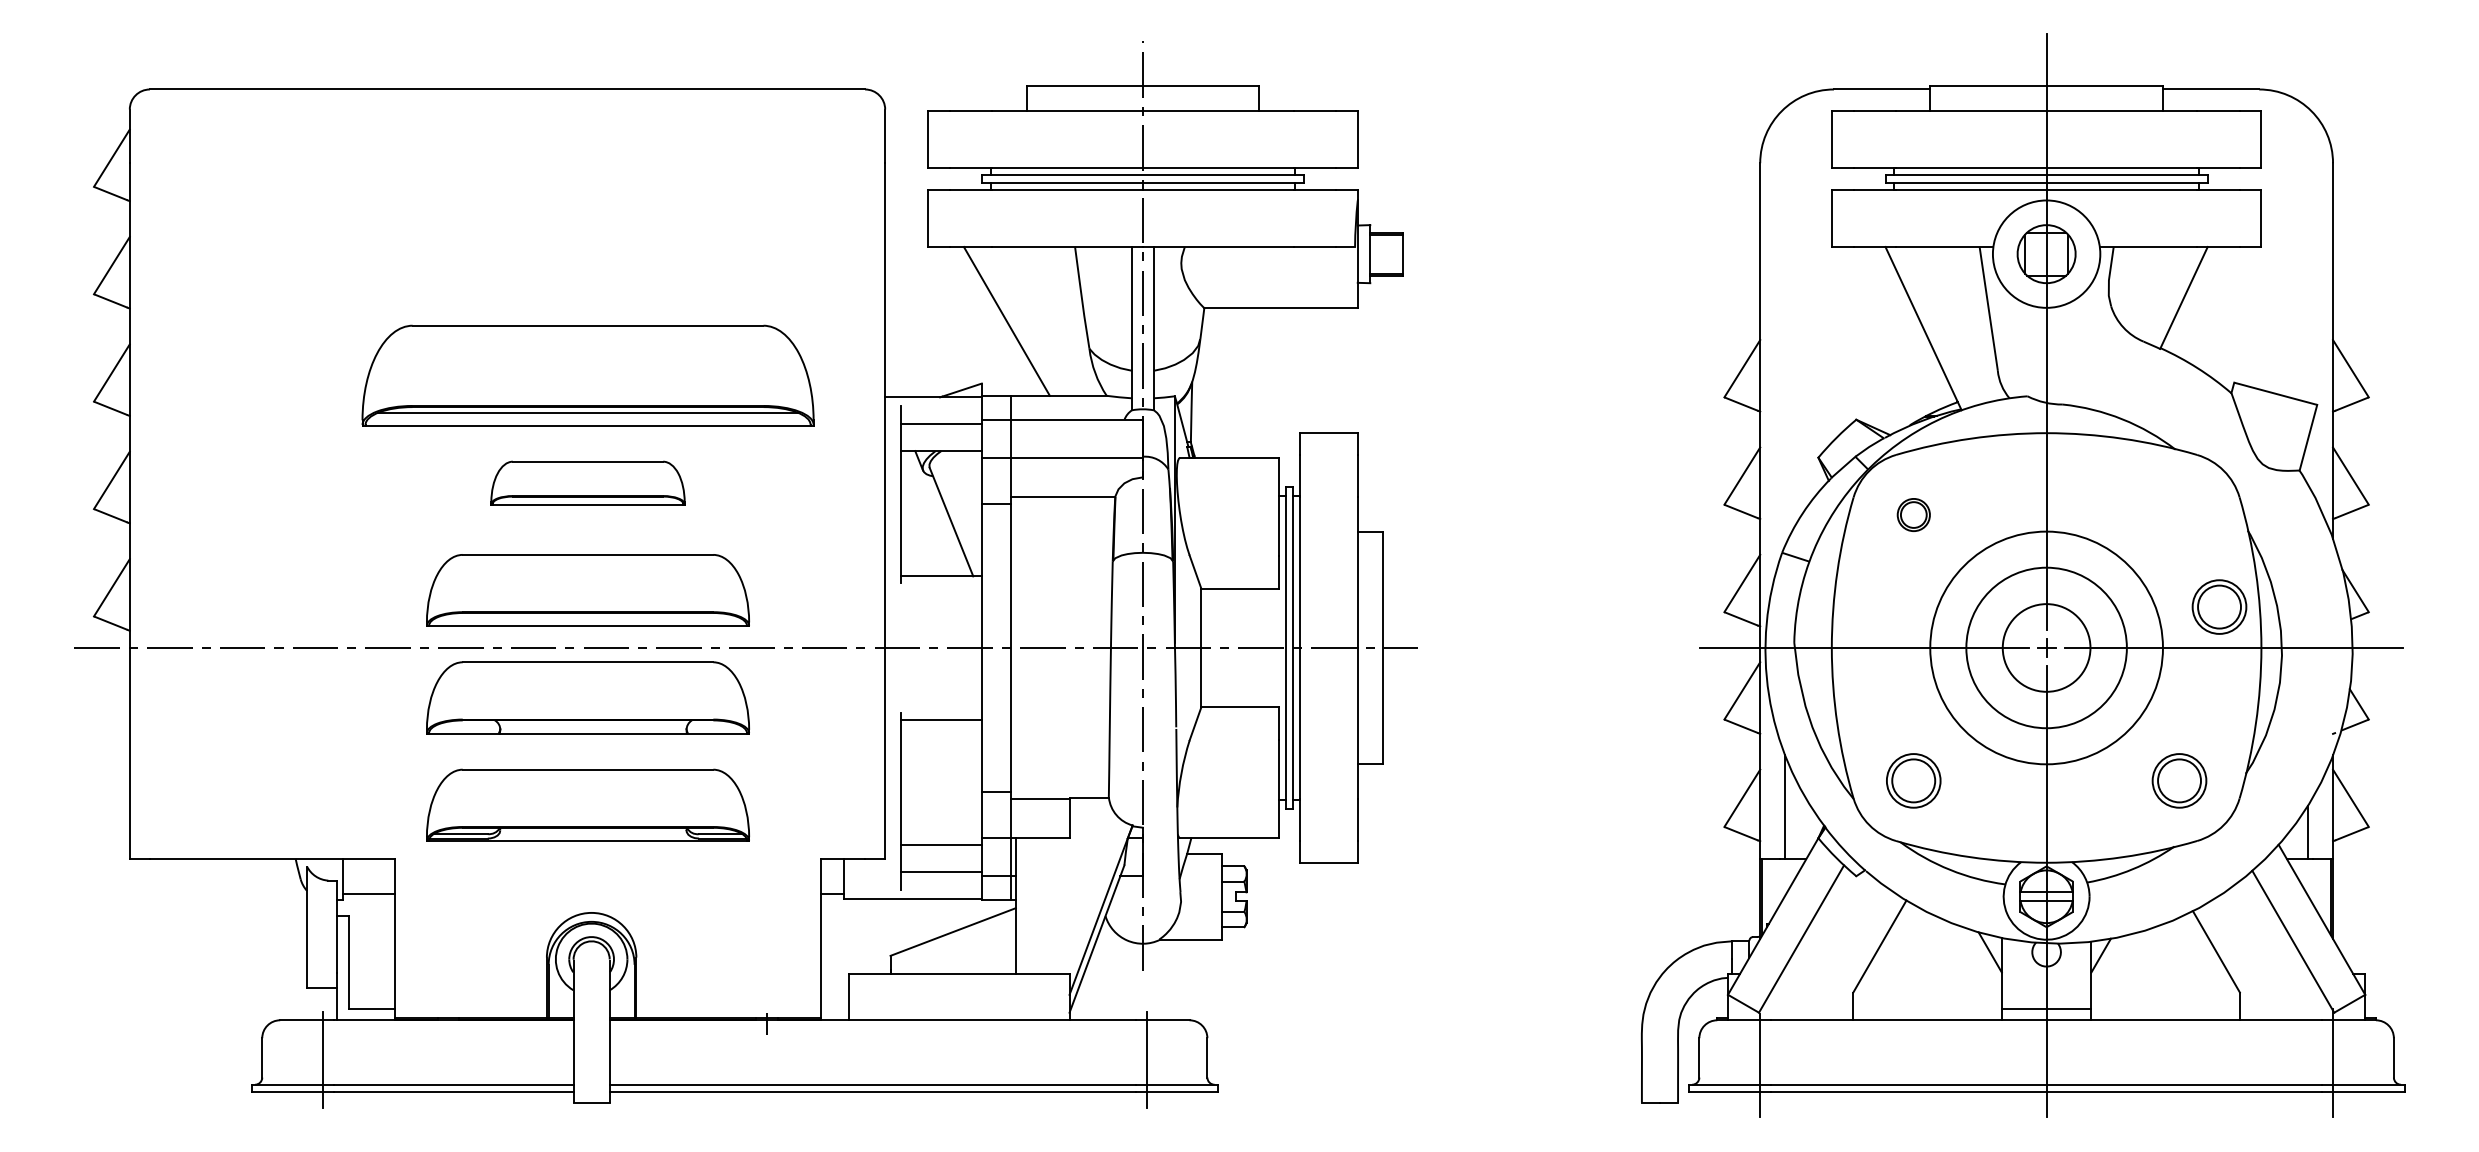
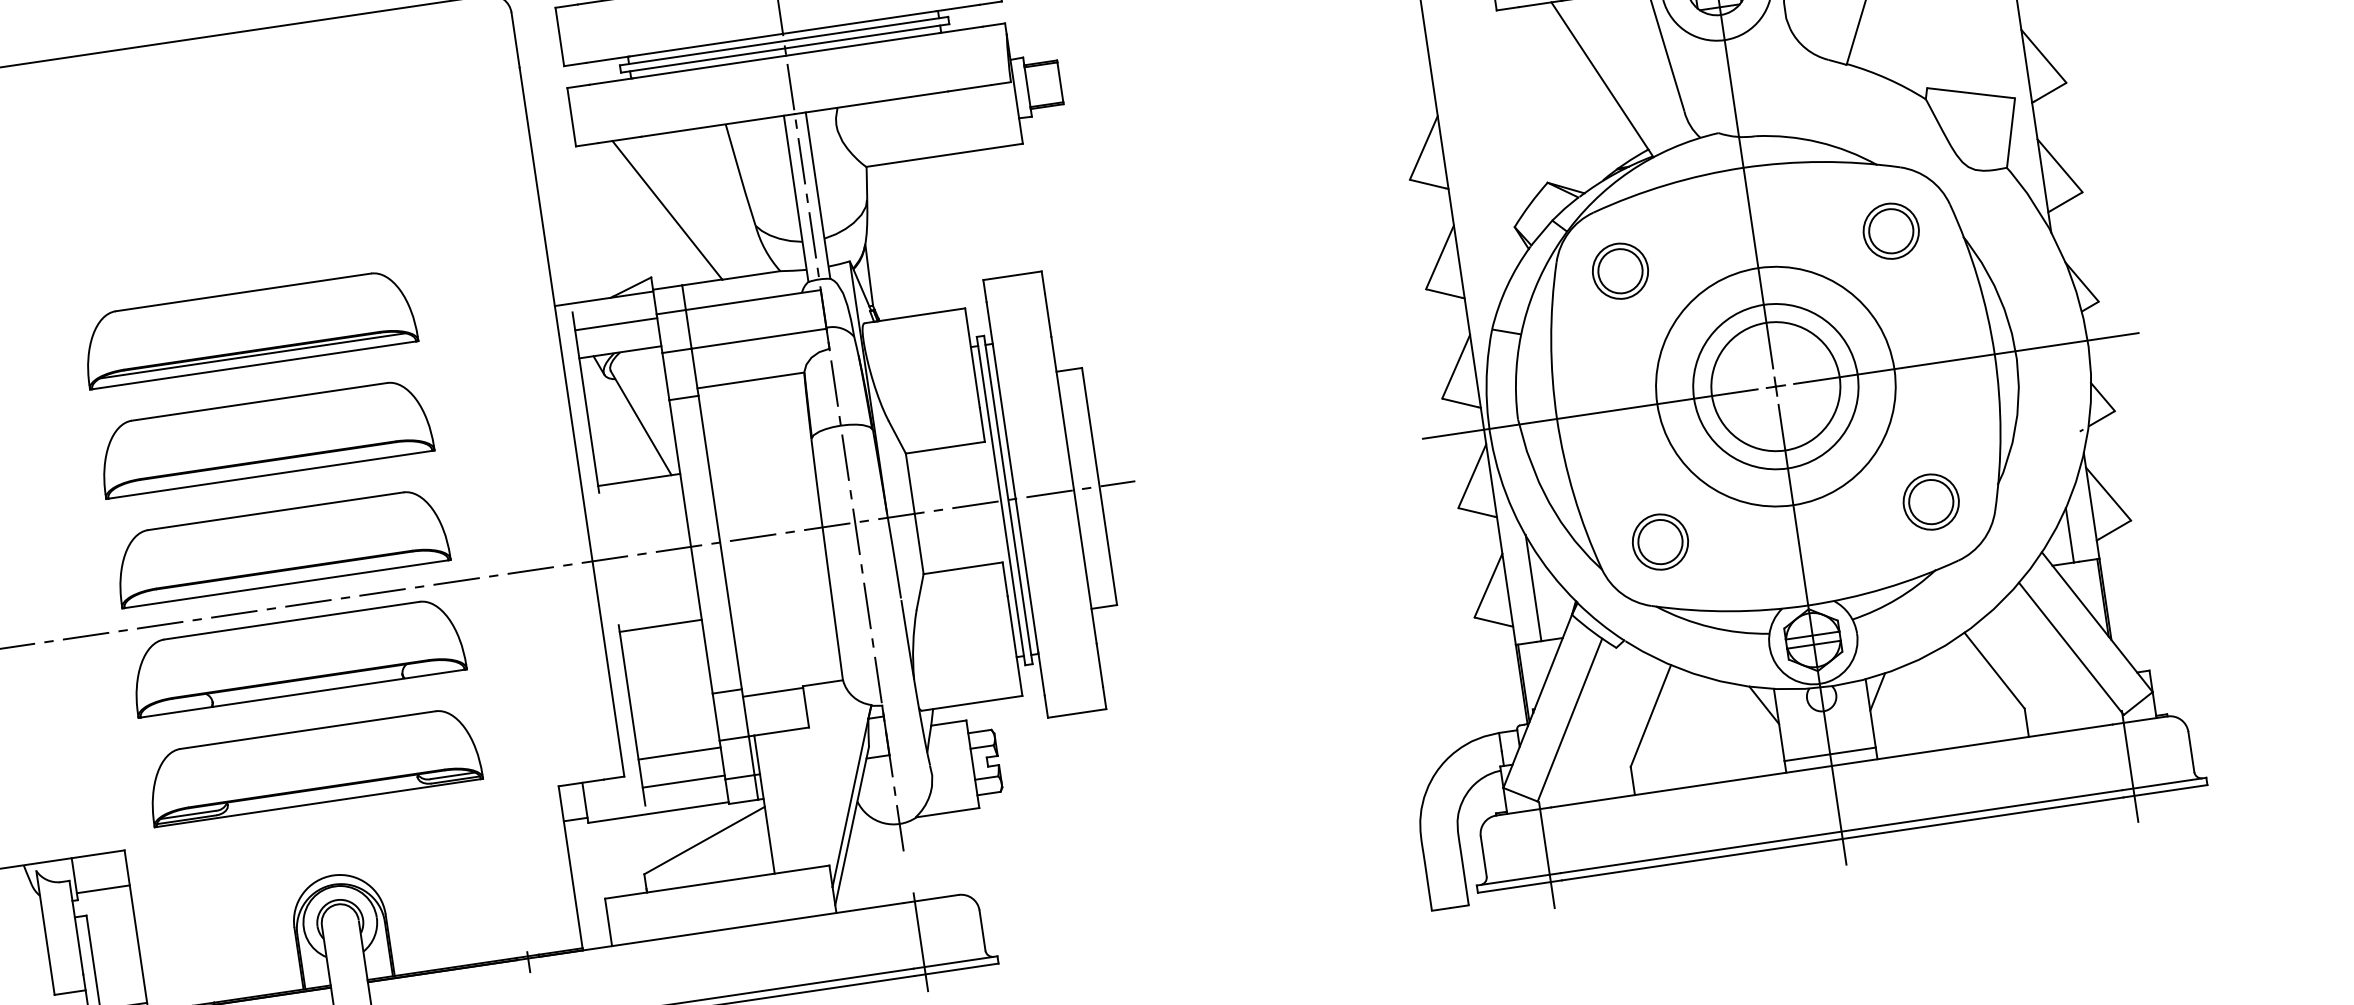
part: (587, 375) -> (248, 328), size x0.71
part: (587, 482) -> (264, 437), size x1.67
part: (1913, 514) -> (1620, 270), size x1.67
part: (2219, 606) -> (1891, 230), moved
circle: (2046, 647) -> (1775, 386), size x1.43

